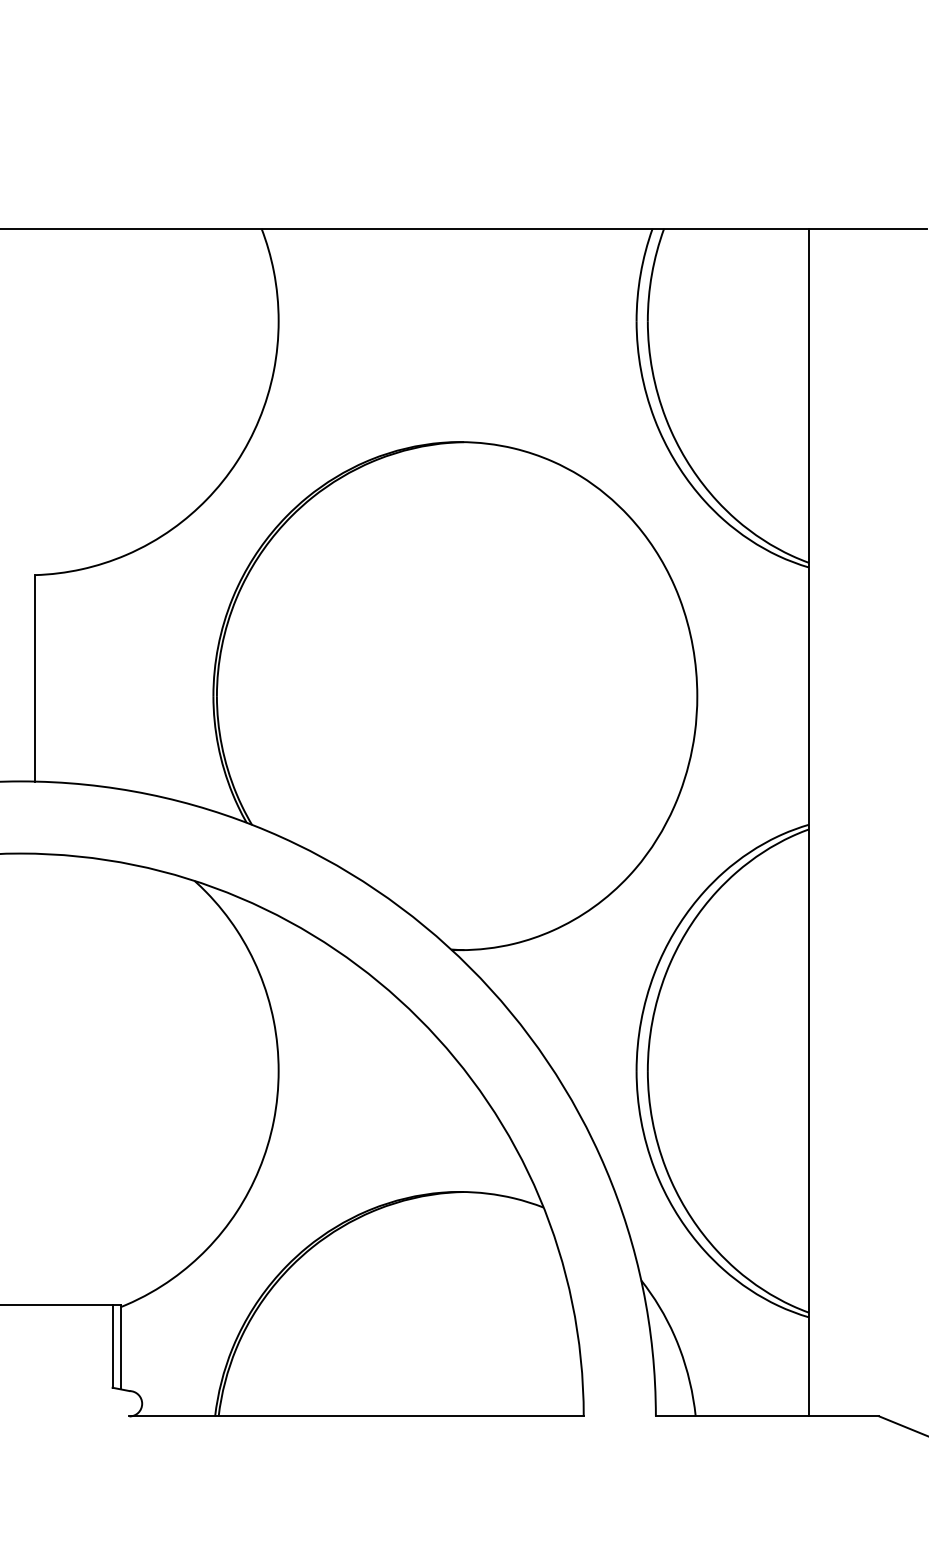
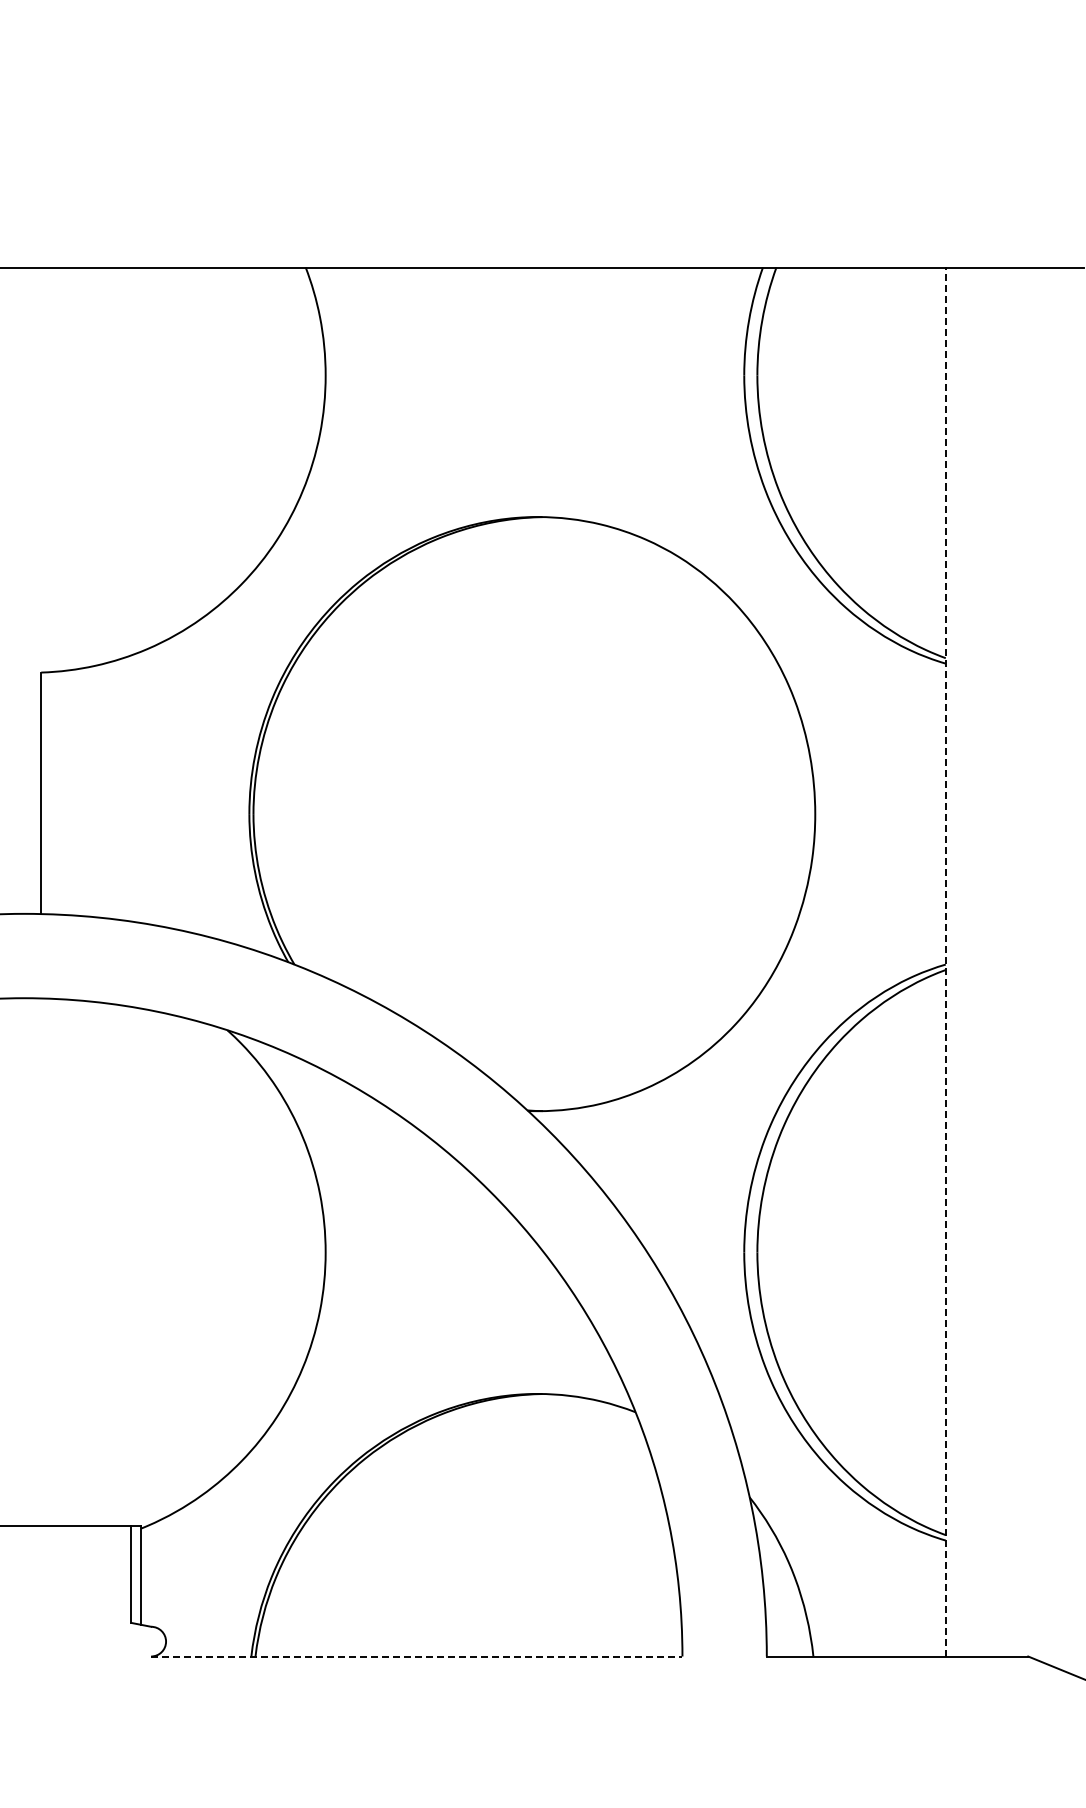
line: (808, 822) -> (945, 961), solid -> dashed
line: (356, 1416) -> (416, 1656), solid -> dashed

